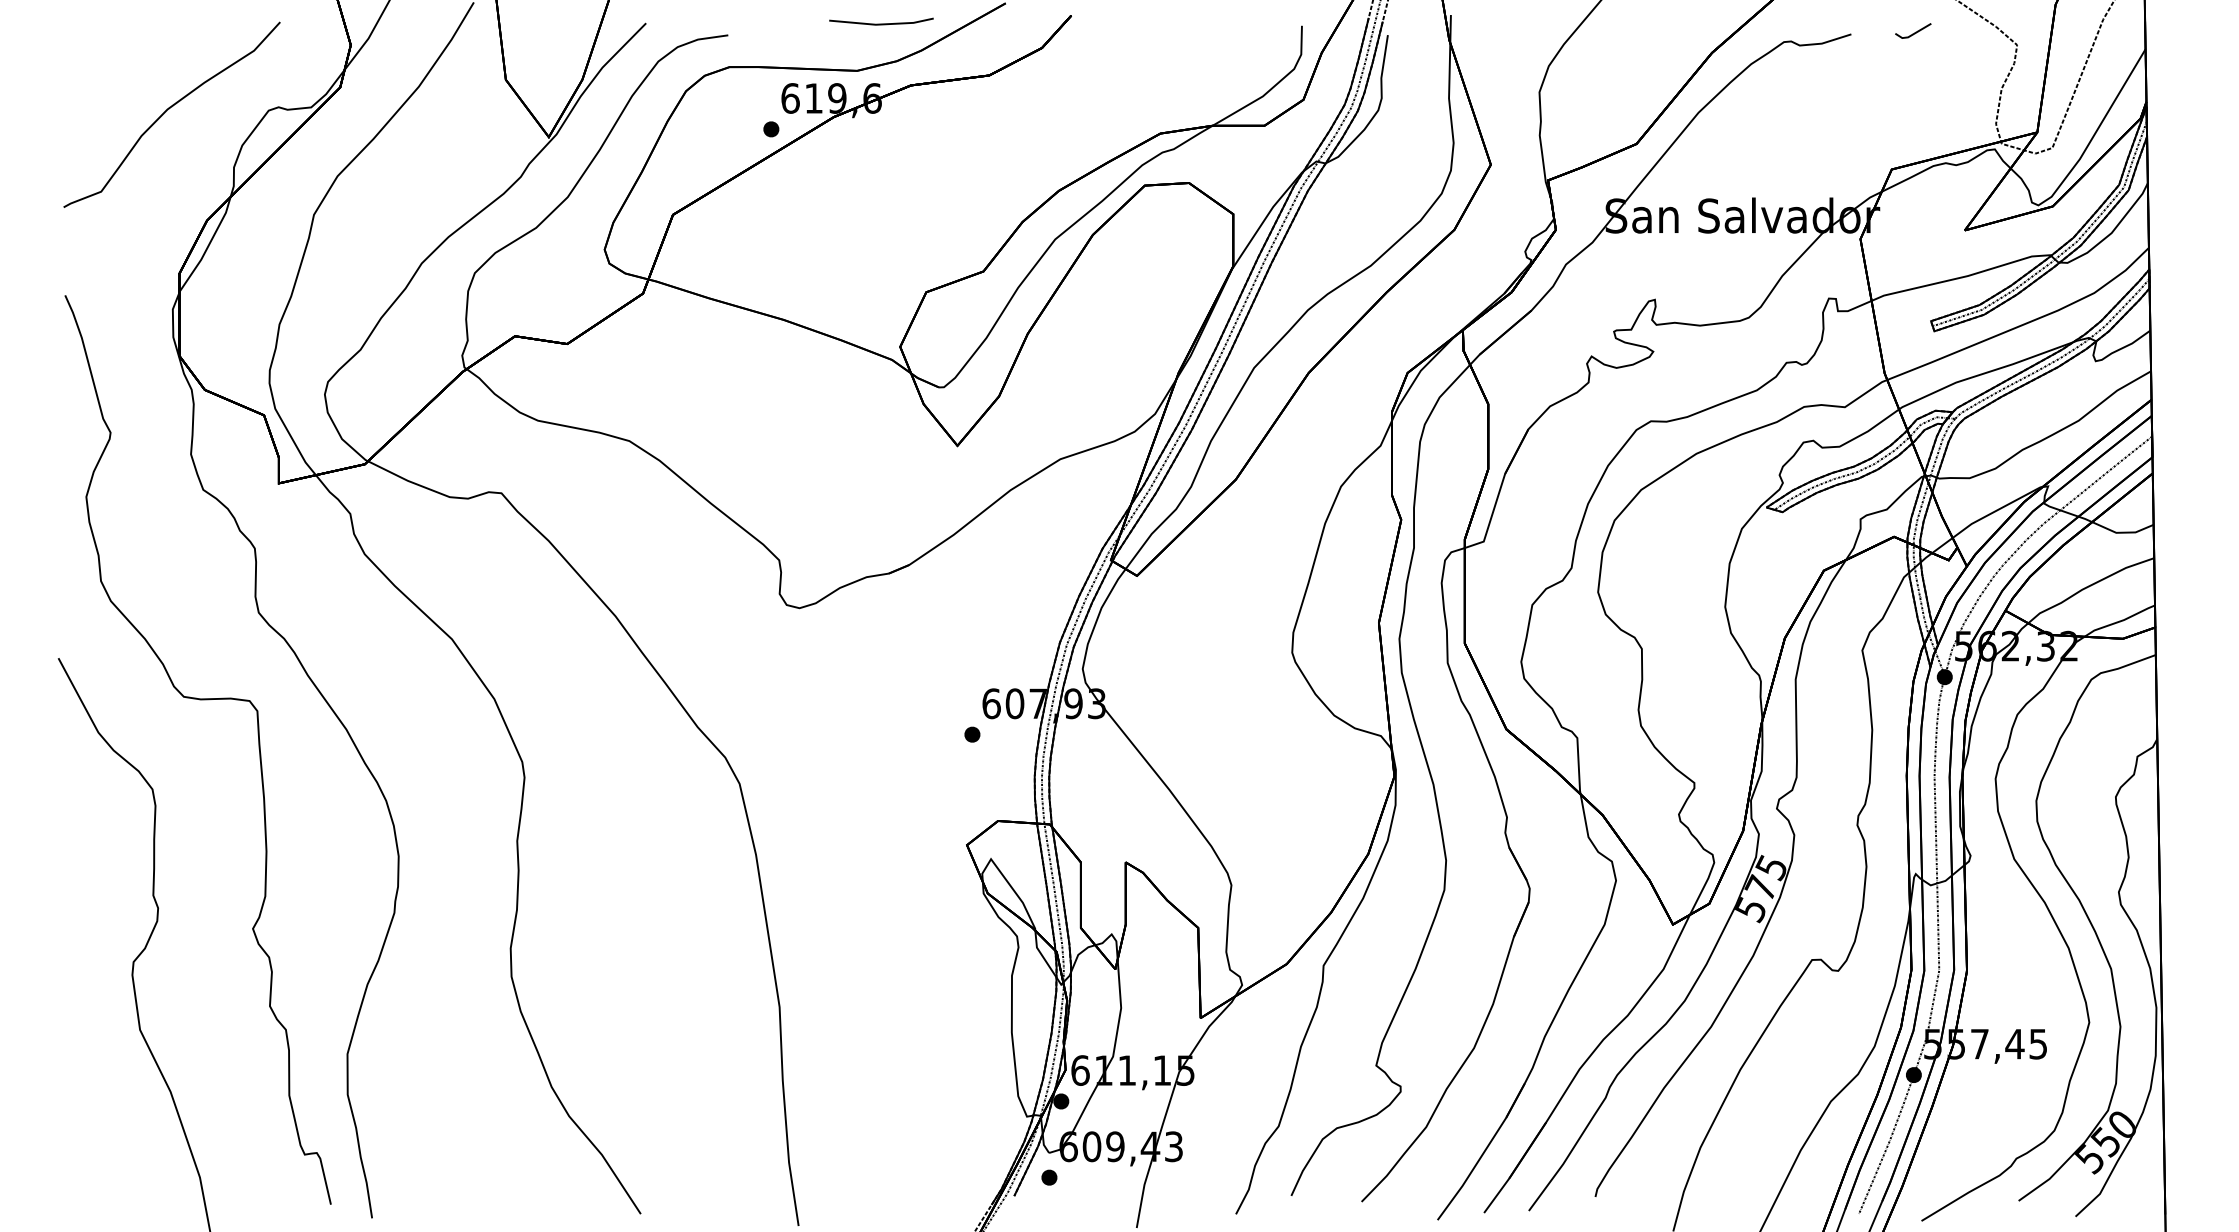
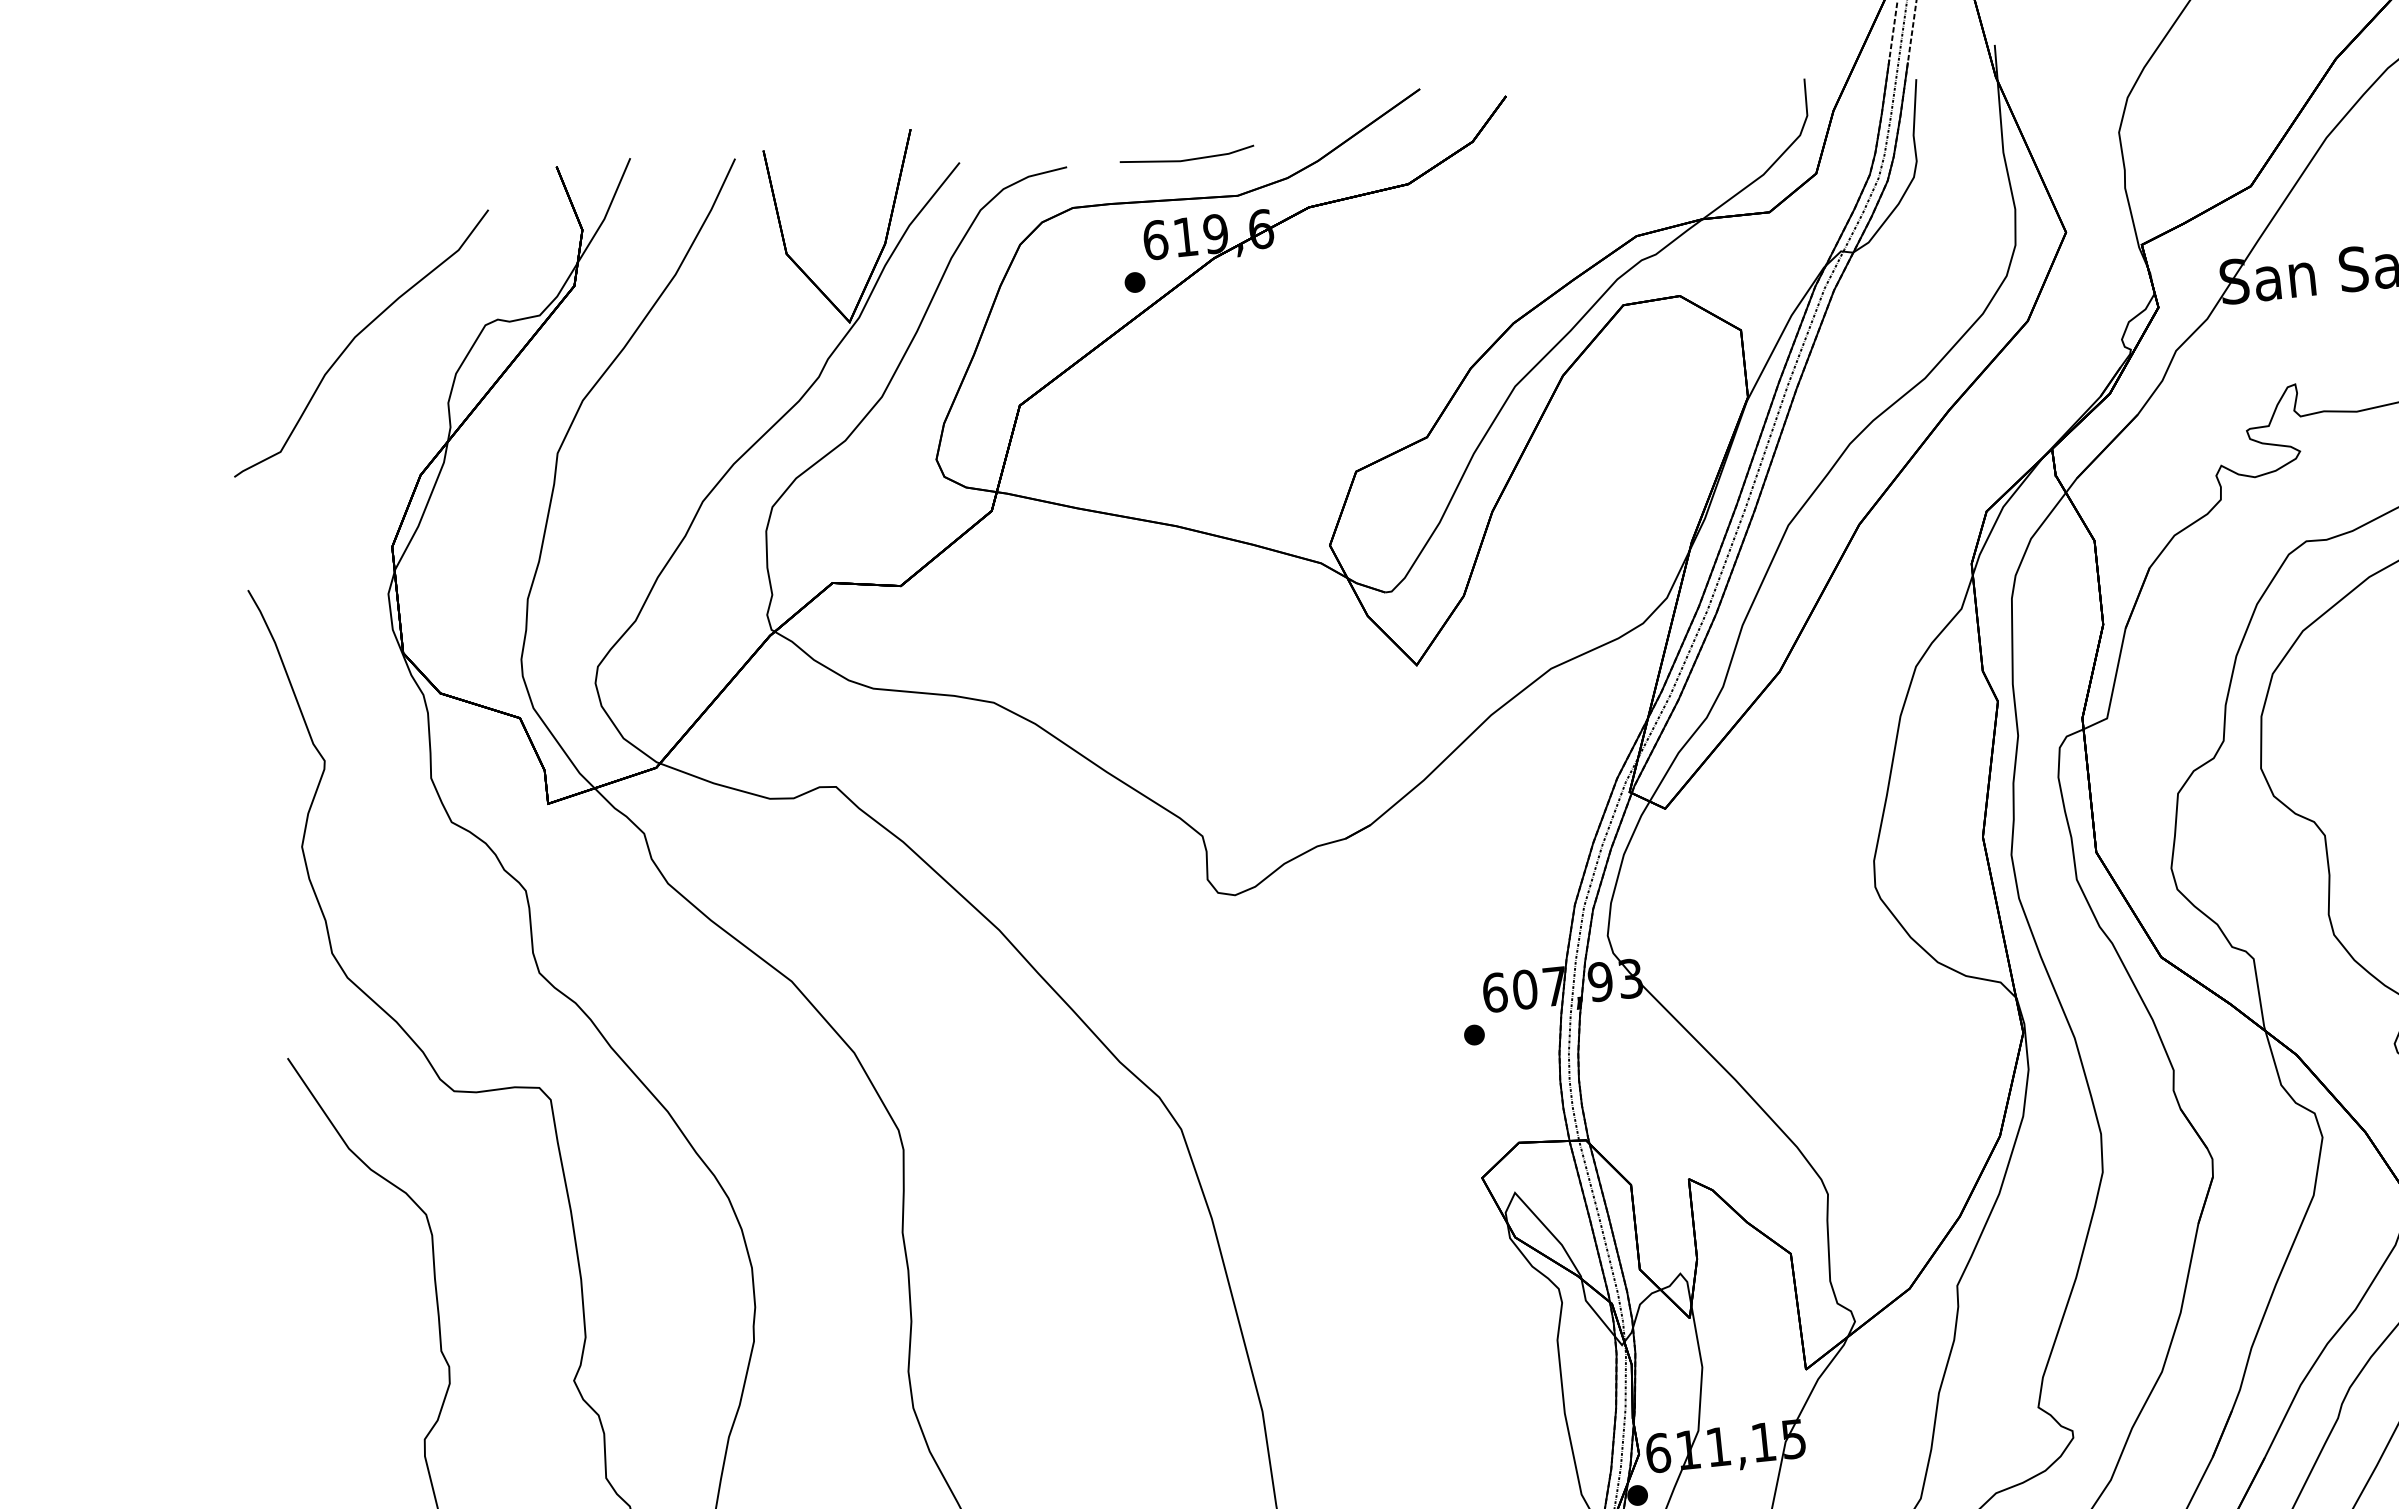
line: (881, 23) -> (1187, 158), moved

